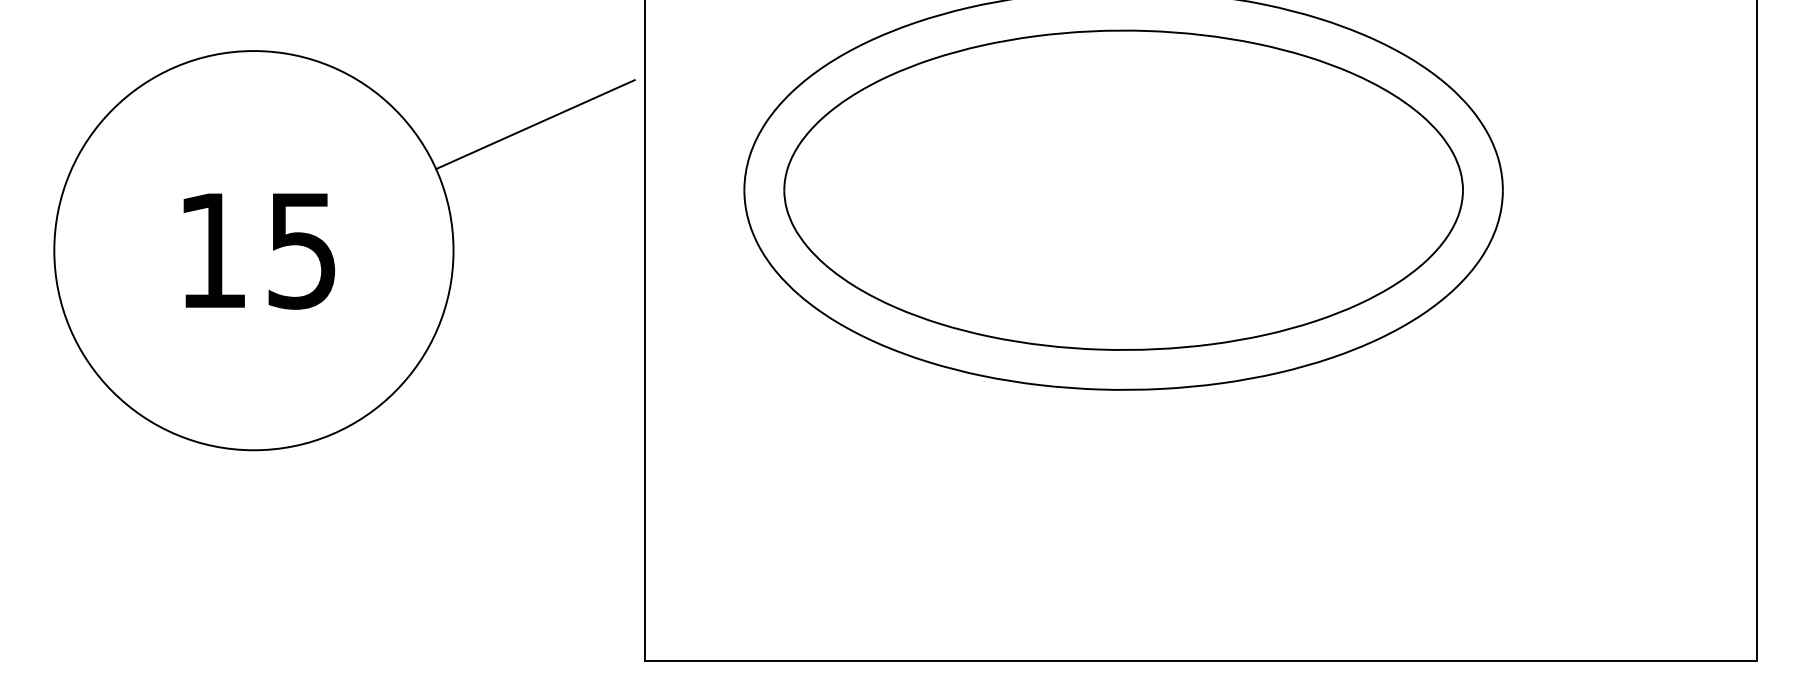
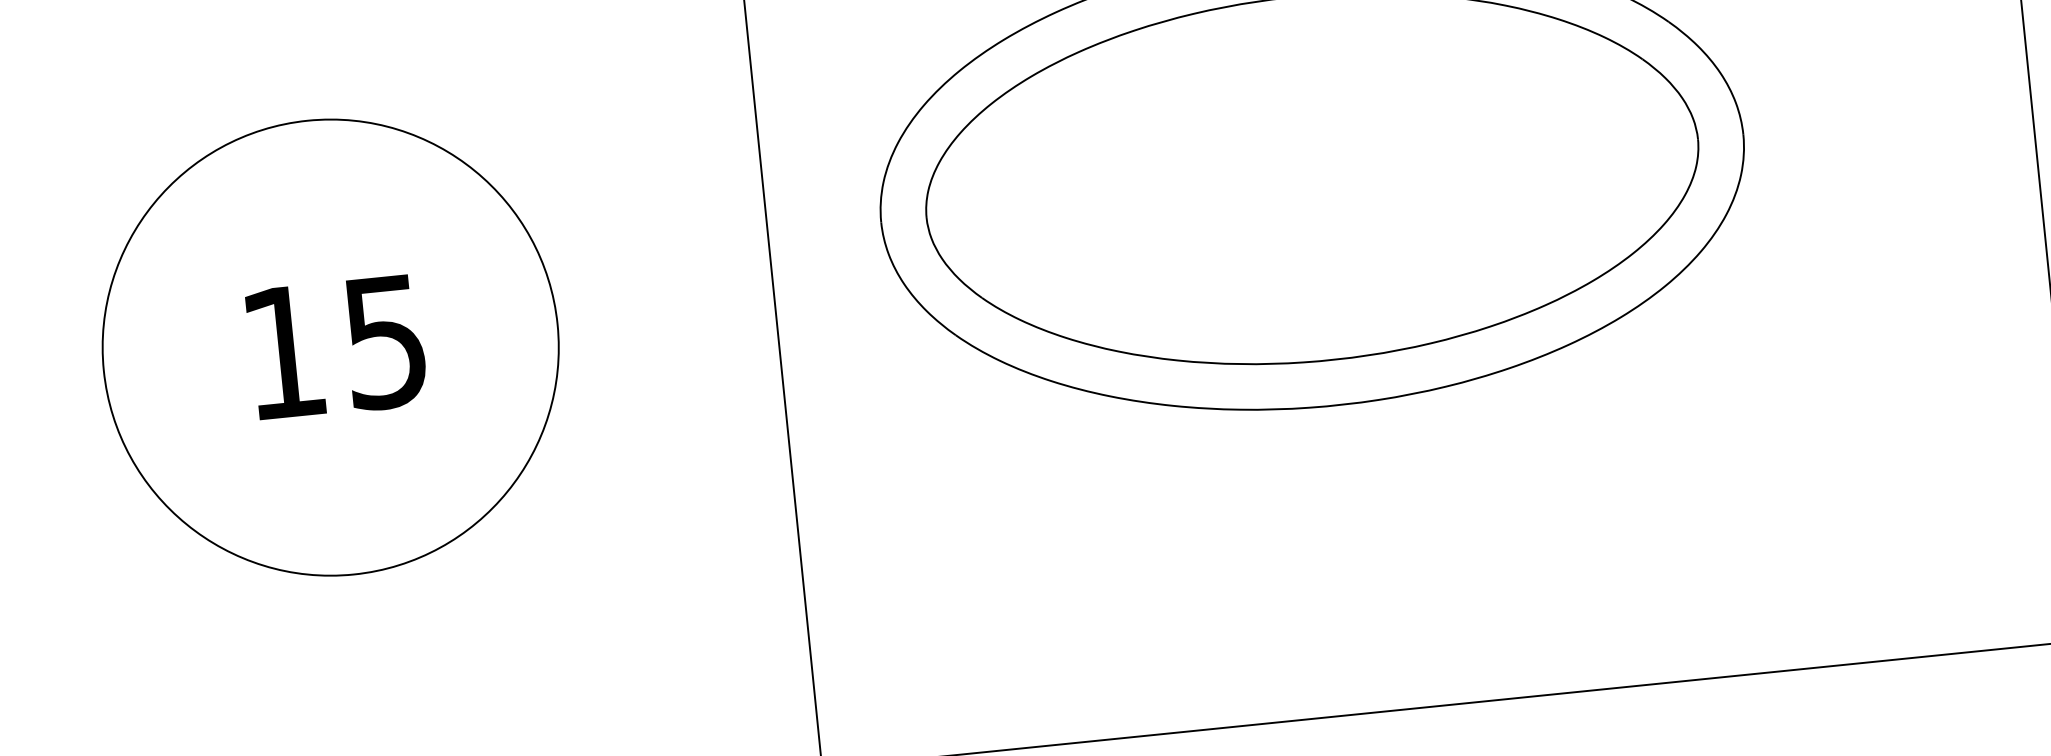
line: (535, 124) -> (636, 171), removed

